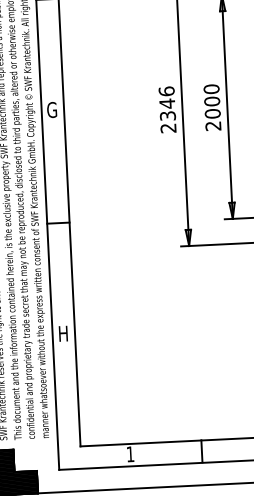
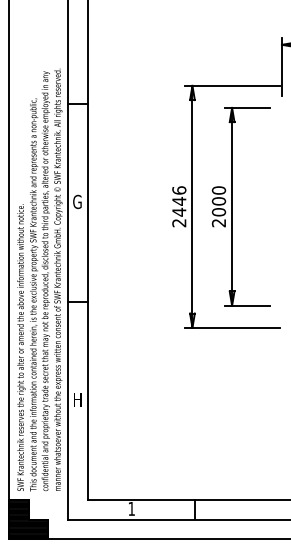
text: (168, 115) -> (179, 211), 2346 -> 2446

